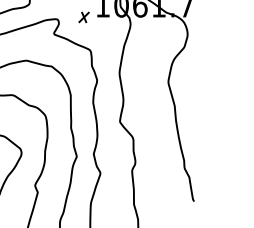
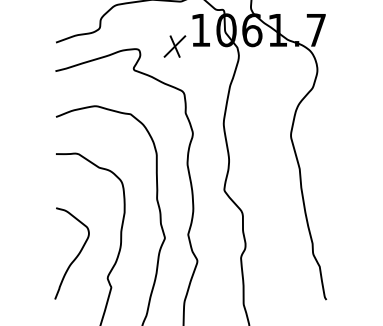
part: (83, 17) -> (174, 46), size x1.6

